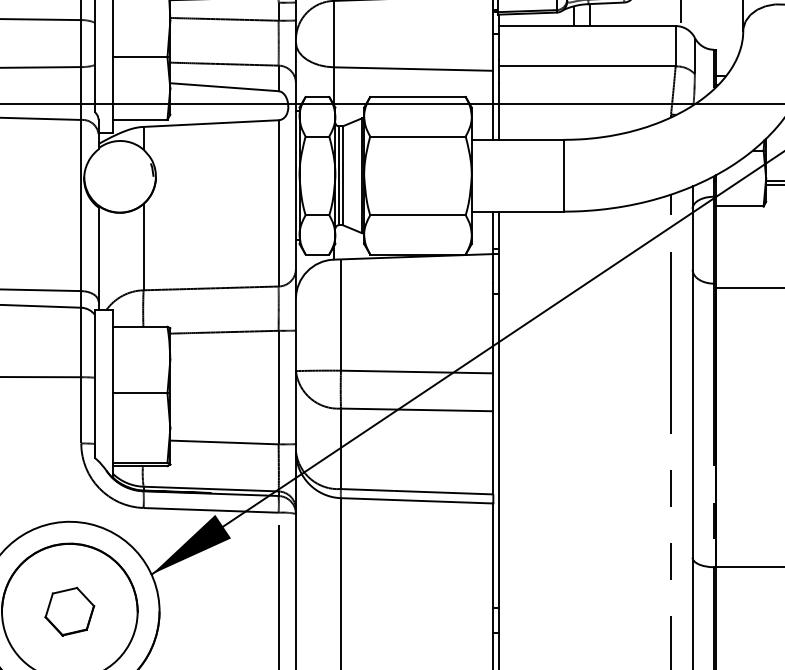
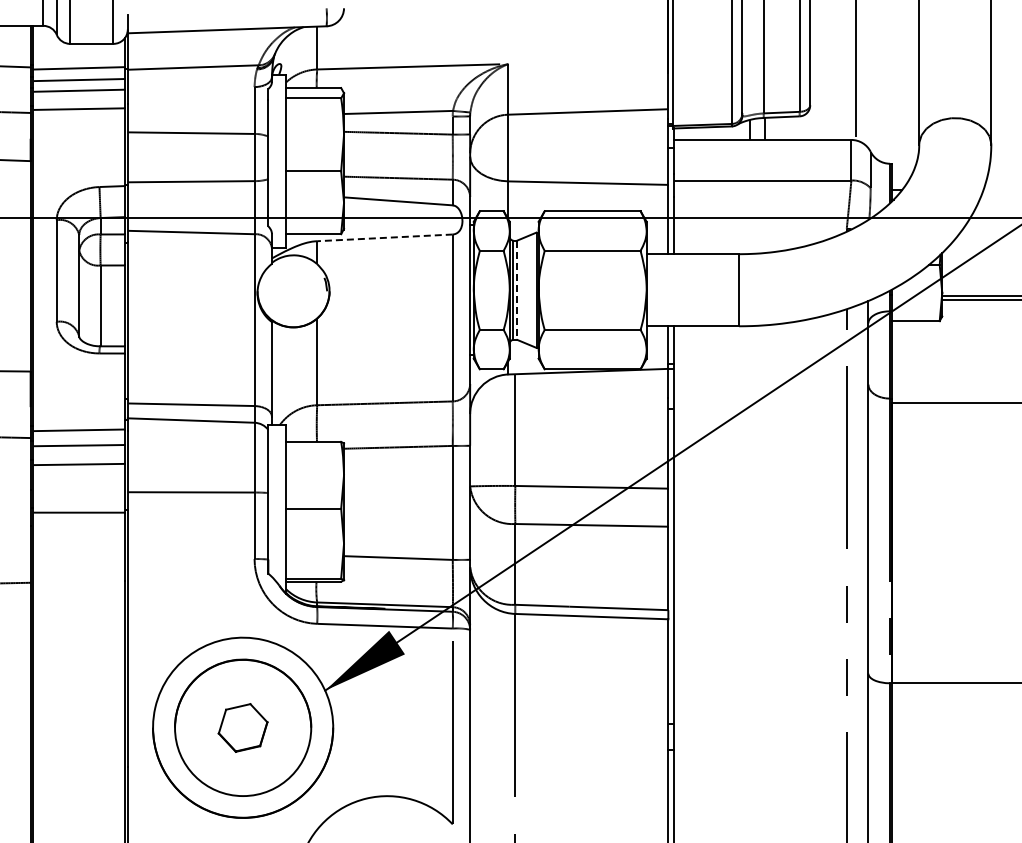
line: (210, 123) -> (384, 237), solid -> dashed
line: (343, 176) -> (517, 290), solid -> dashed

